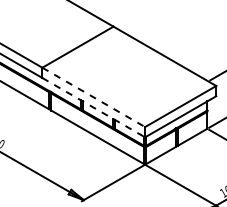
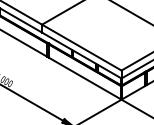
line: (94, 97) -> (82, 47), dashed -> solid
line: (94, 107) -> (82, 55), dashed -> solid

